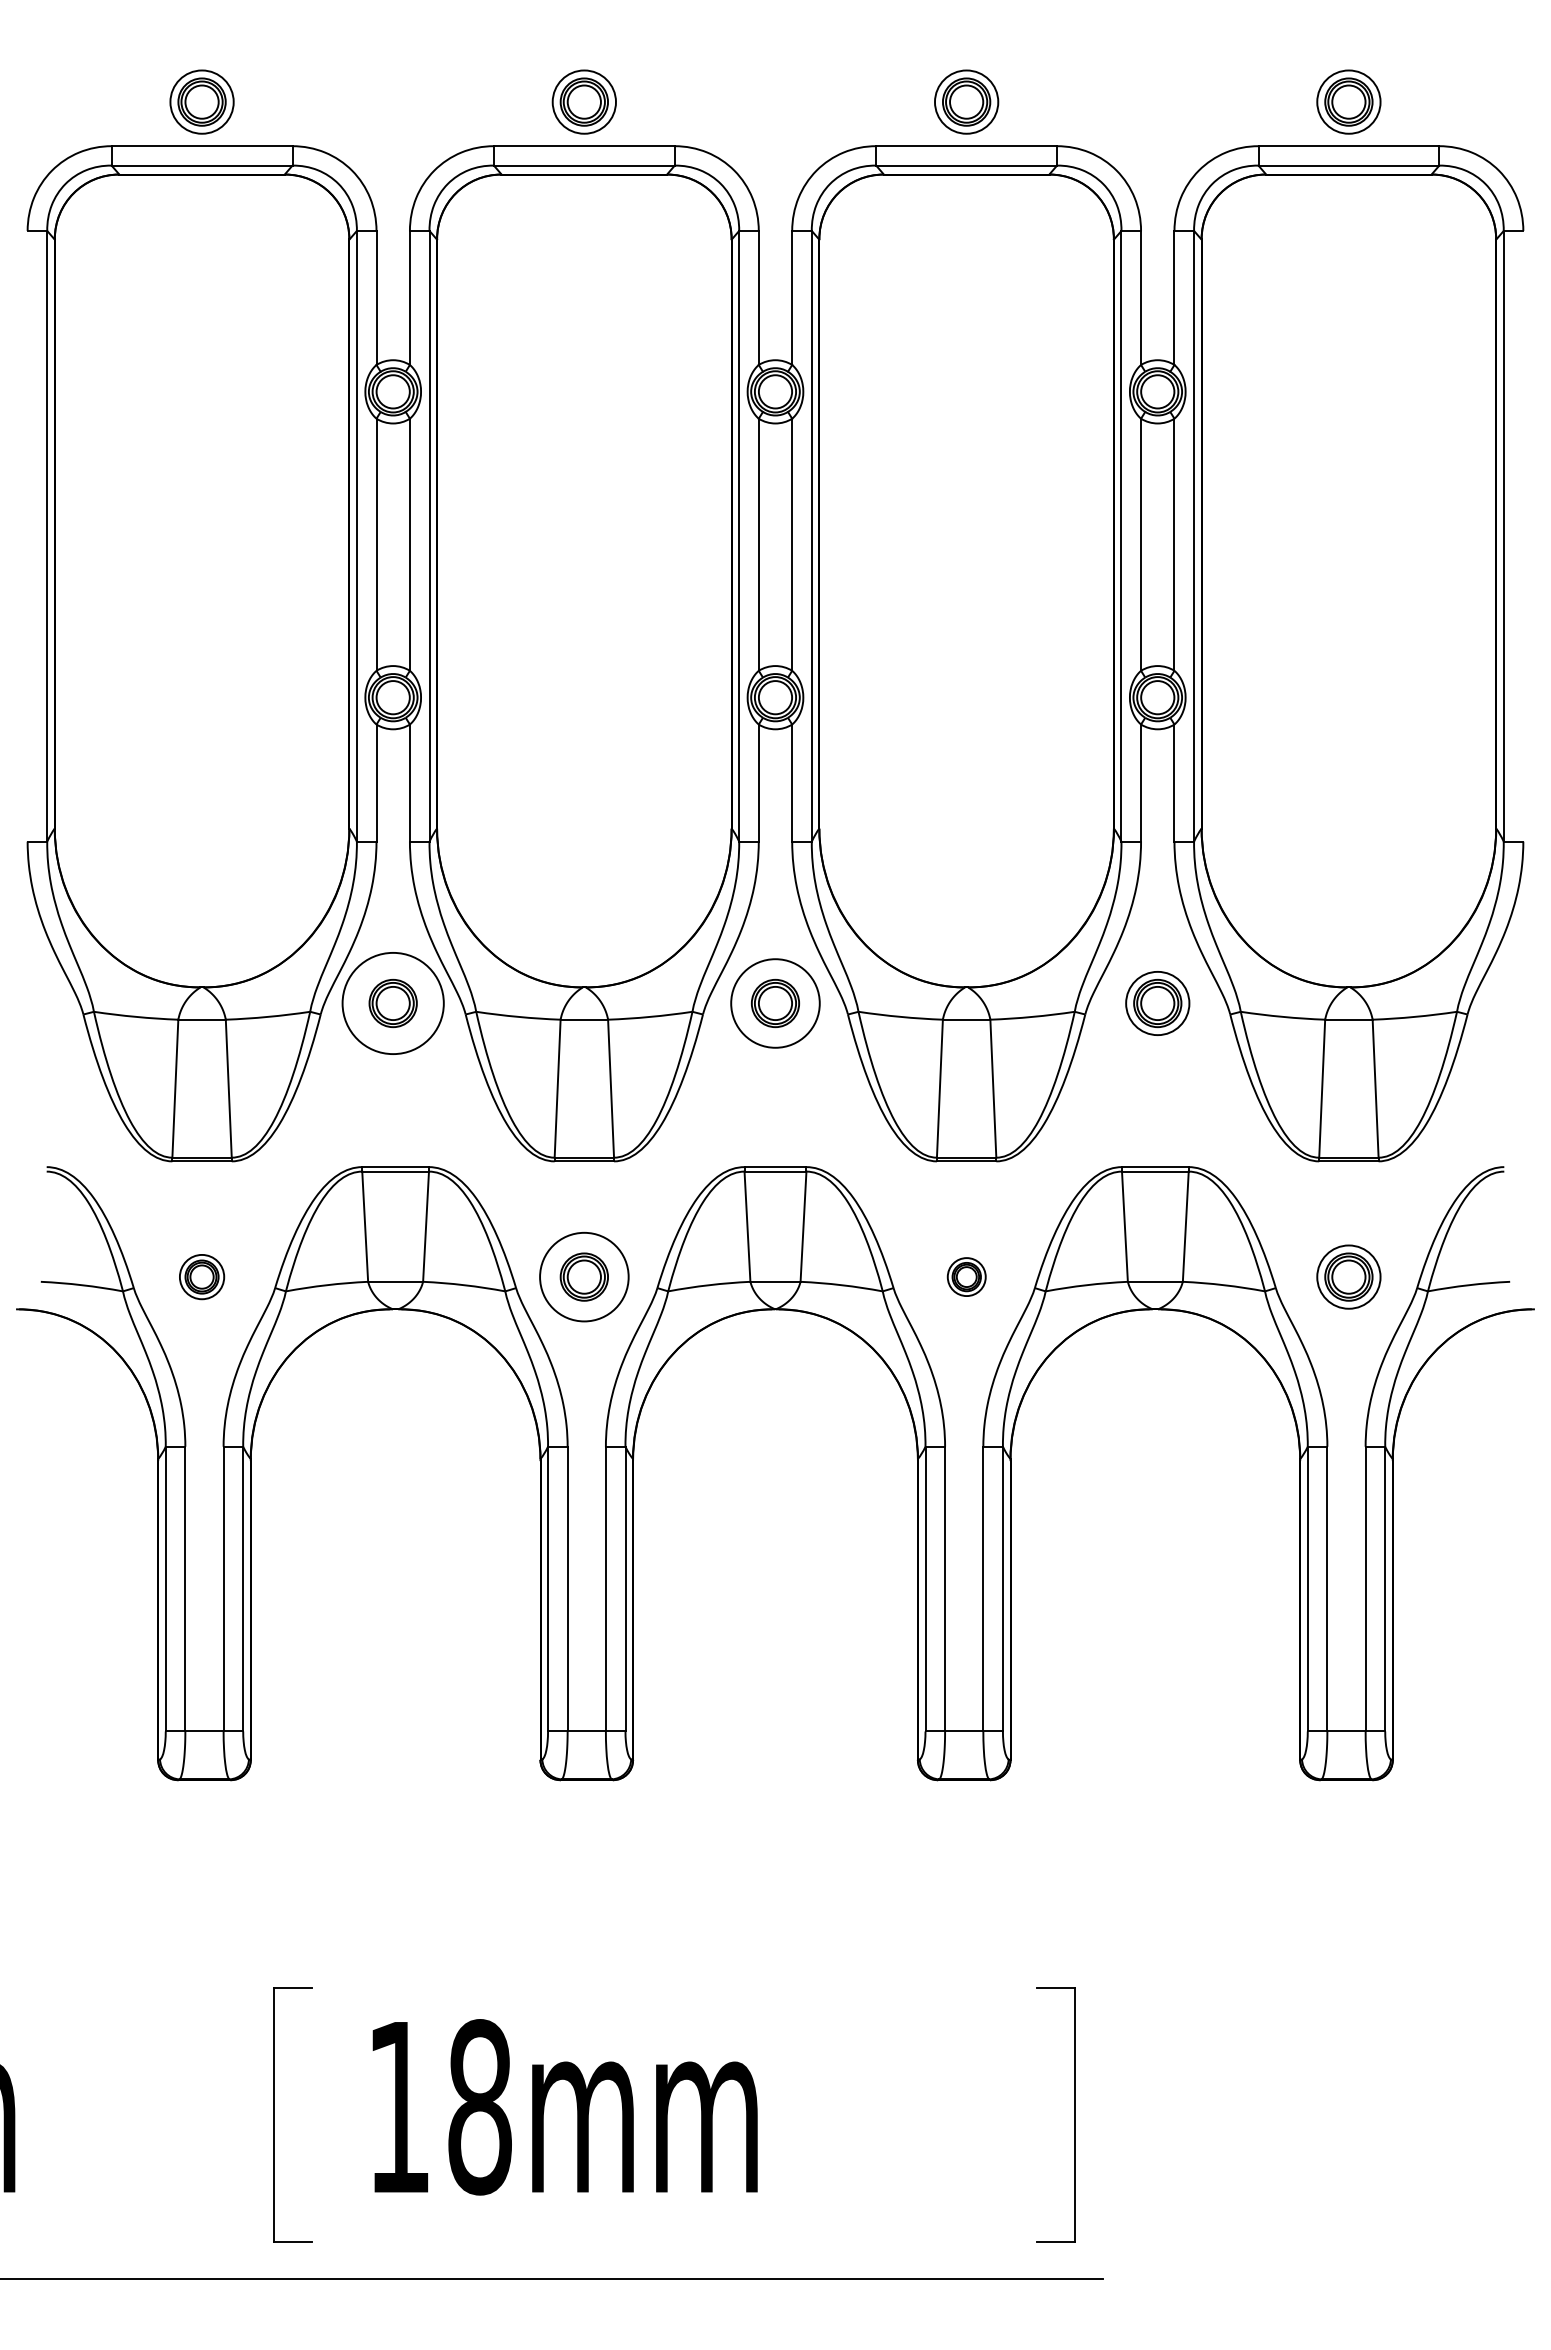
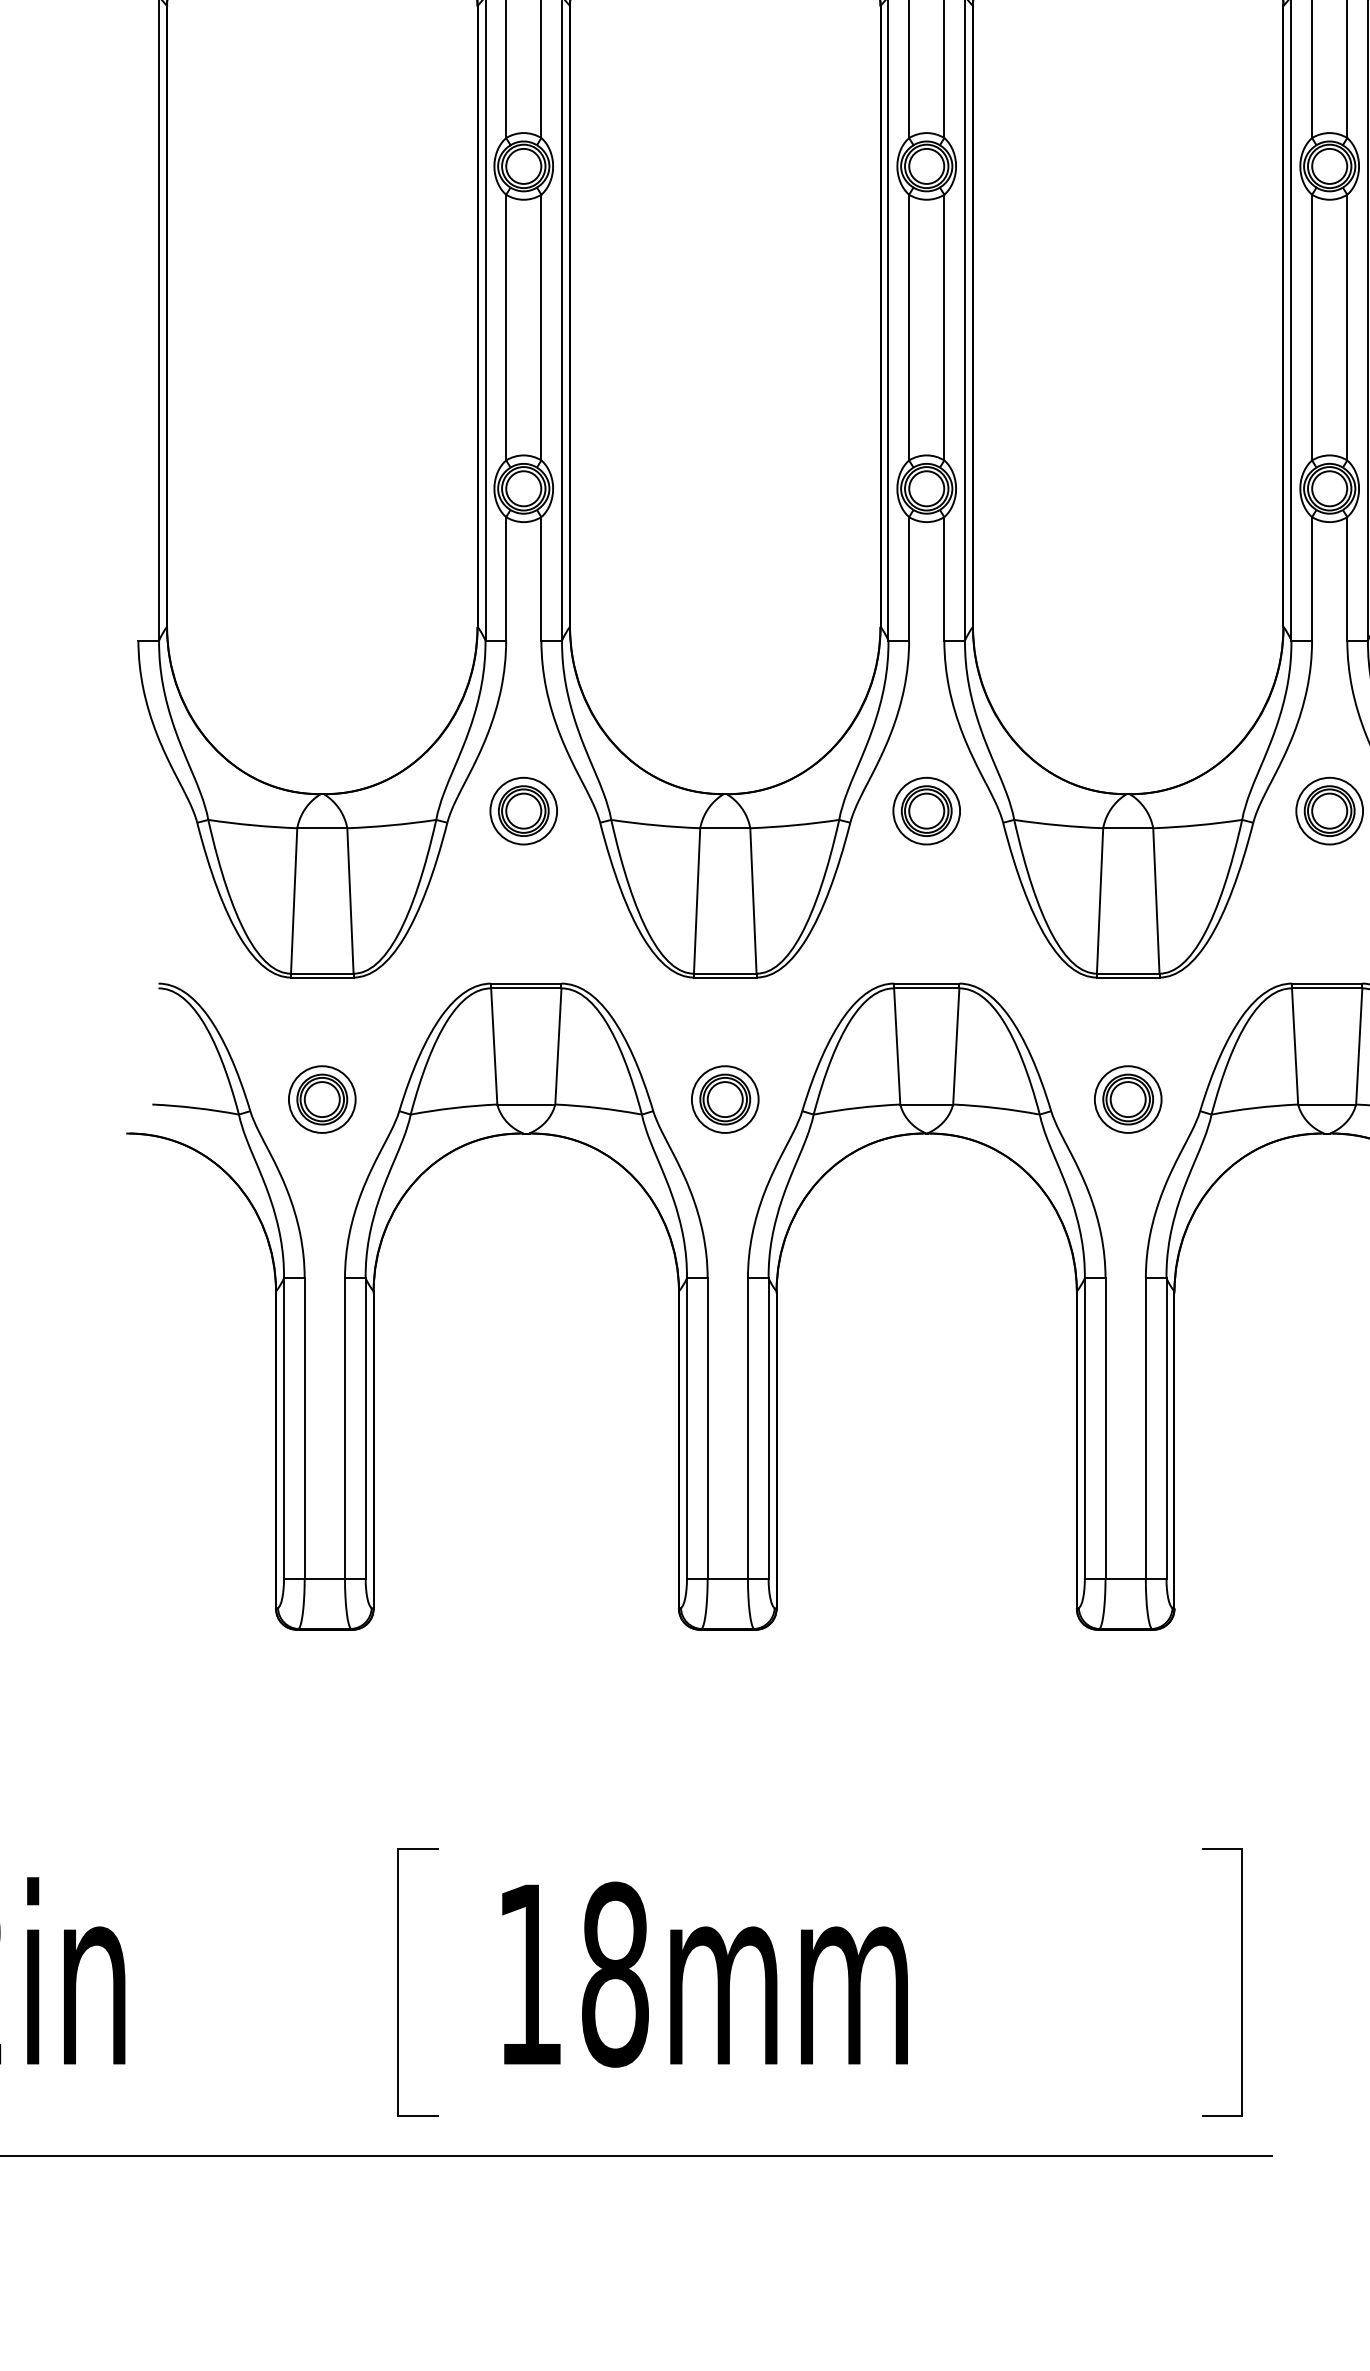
circle: (392, 1003) -> (523, 811), size x0.62
circle: (775, 1003) -> (926, 811), size x0.71
part: (201, 1276) -> (321, 1098), size x1.43
circle: (584, 1276) -> (725, 1098), size x0.71
part: (966, 1276) -> (1128, 1098), size x1.67

